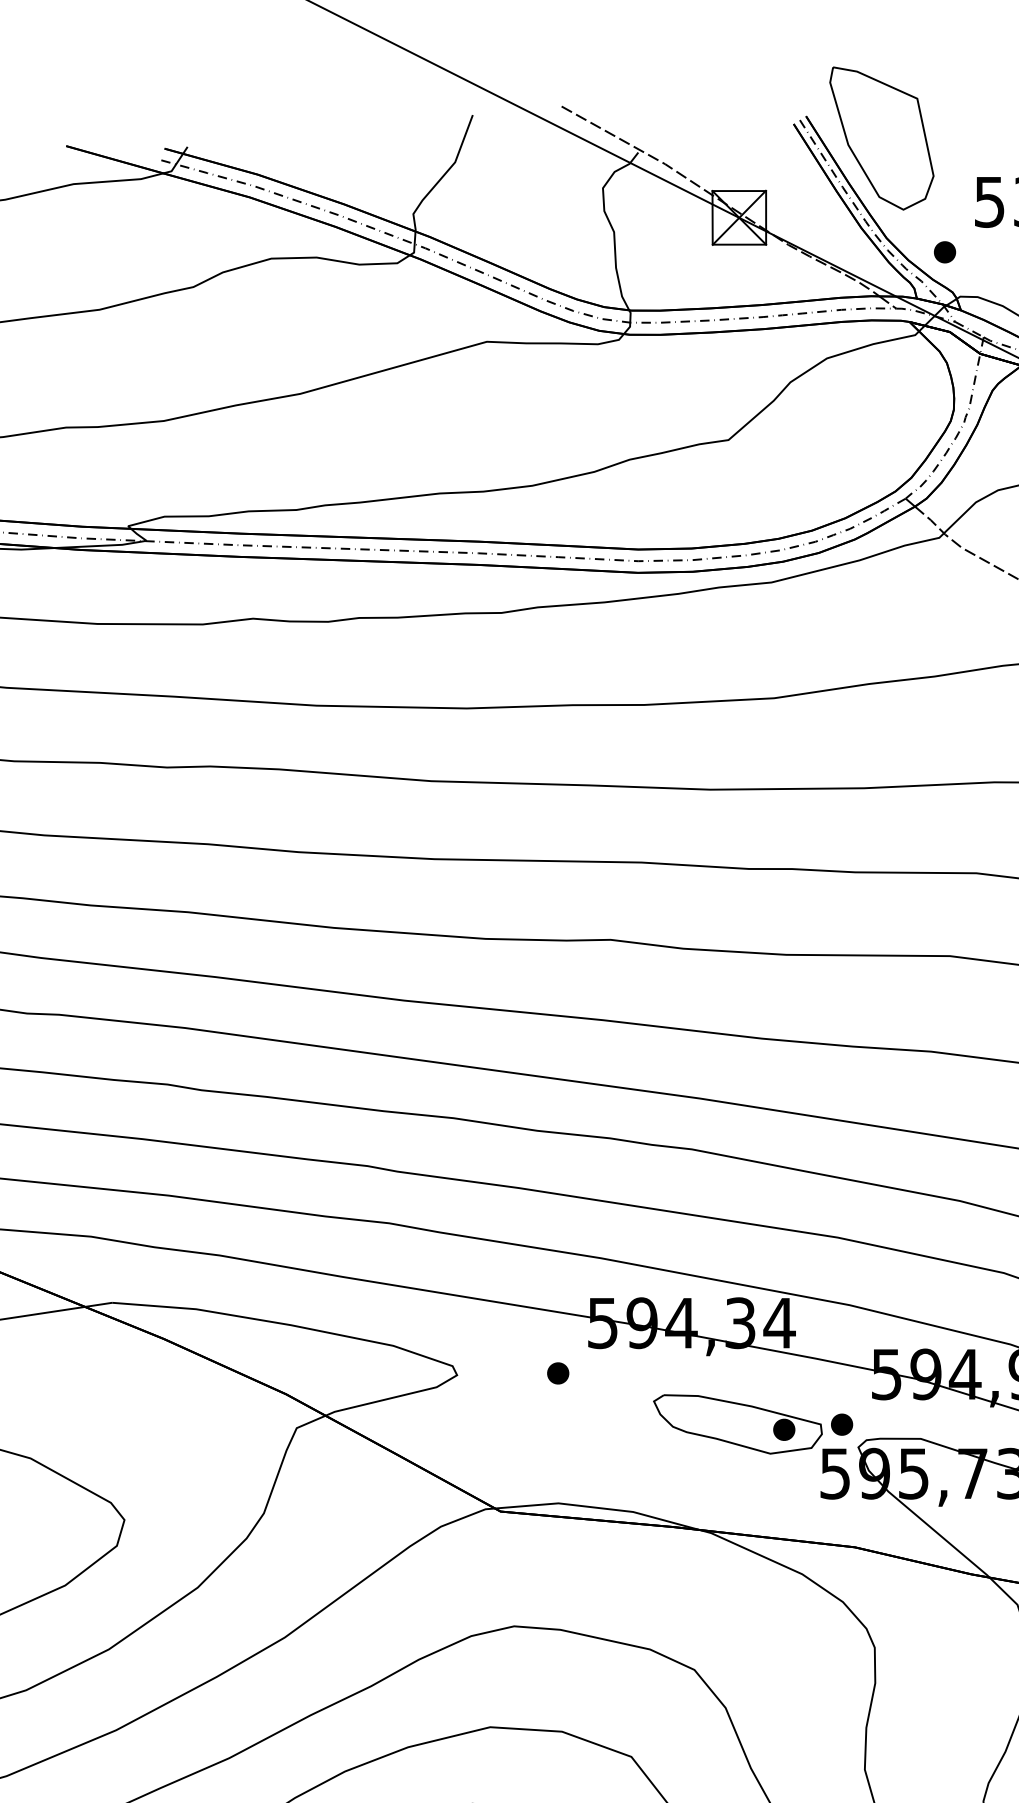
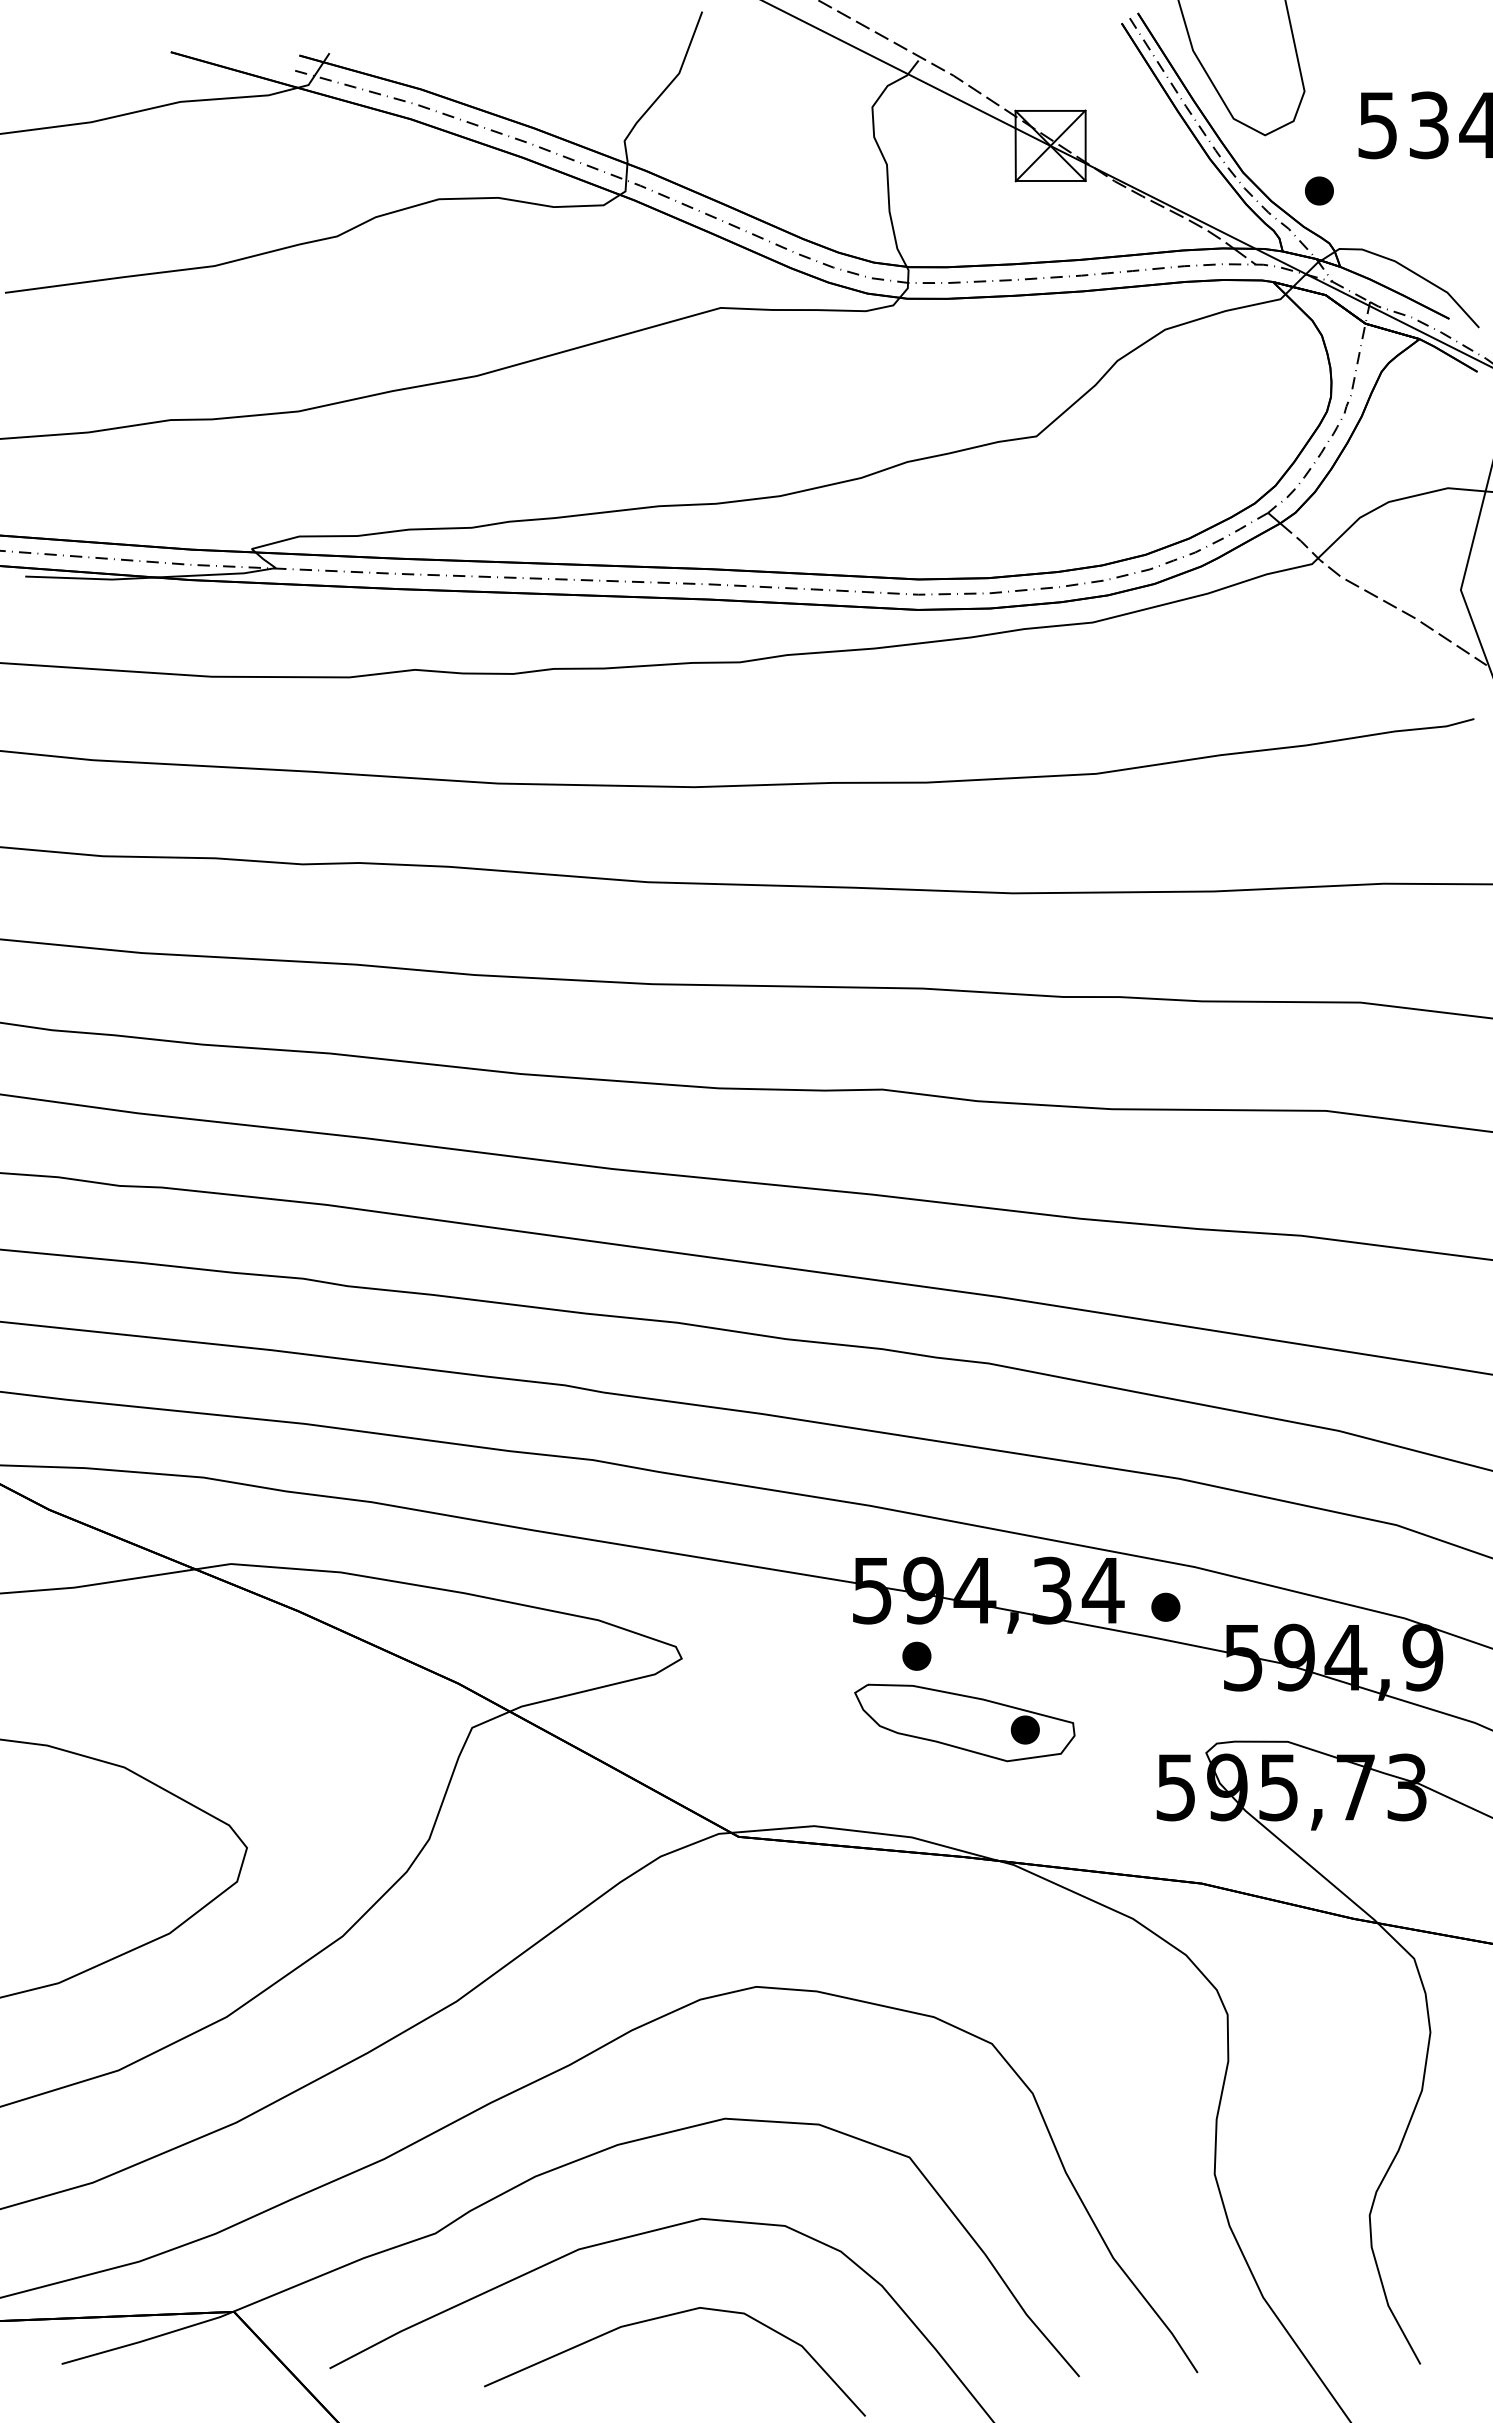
part: (557, 1372) -> (916, 1655), moved
part: (737, 1424) -> (964, 1722), moved
part: (841, 1424) -> (1165, 1606), moved

